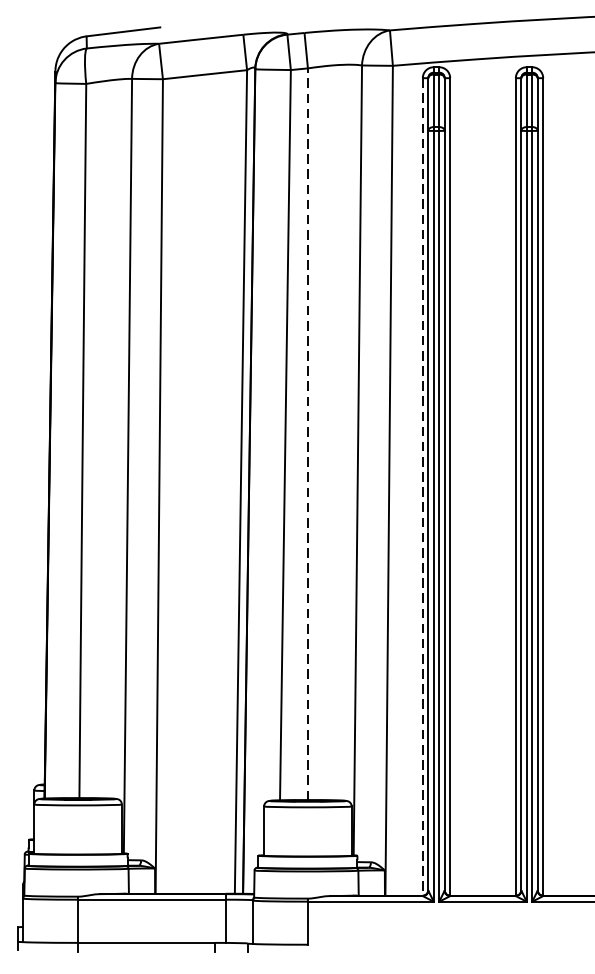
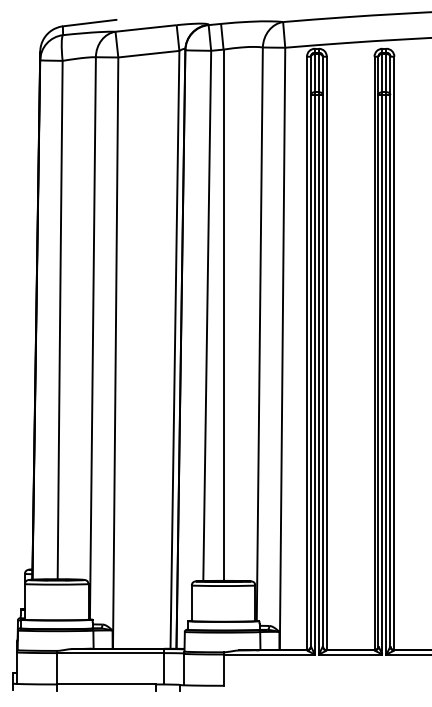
line: (307, 434) -> (223, 315), dashed -> solid
line: (422, 487) -> (306, 353), dashed -> solid

